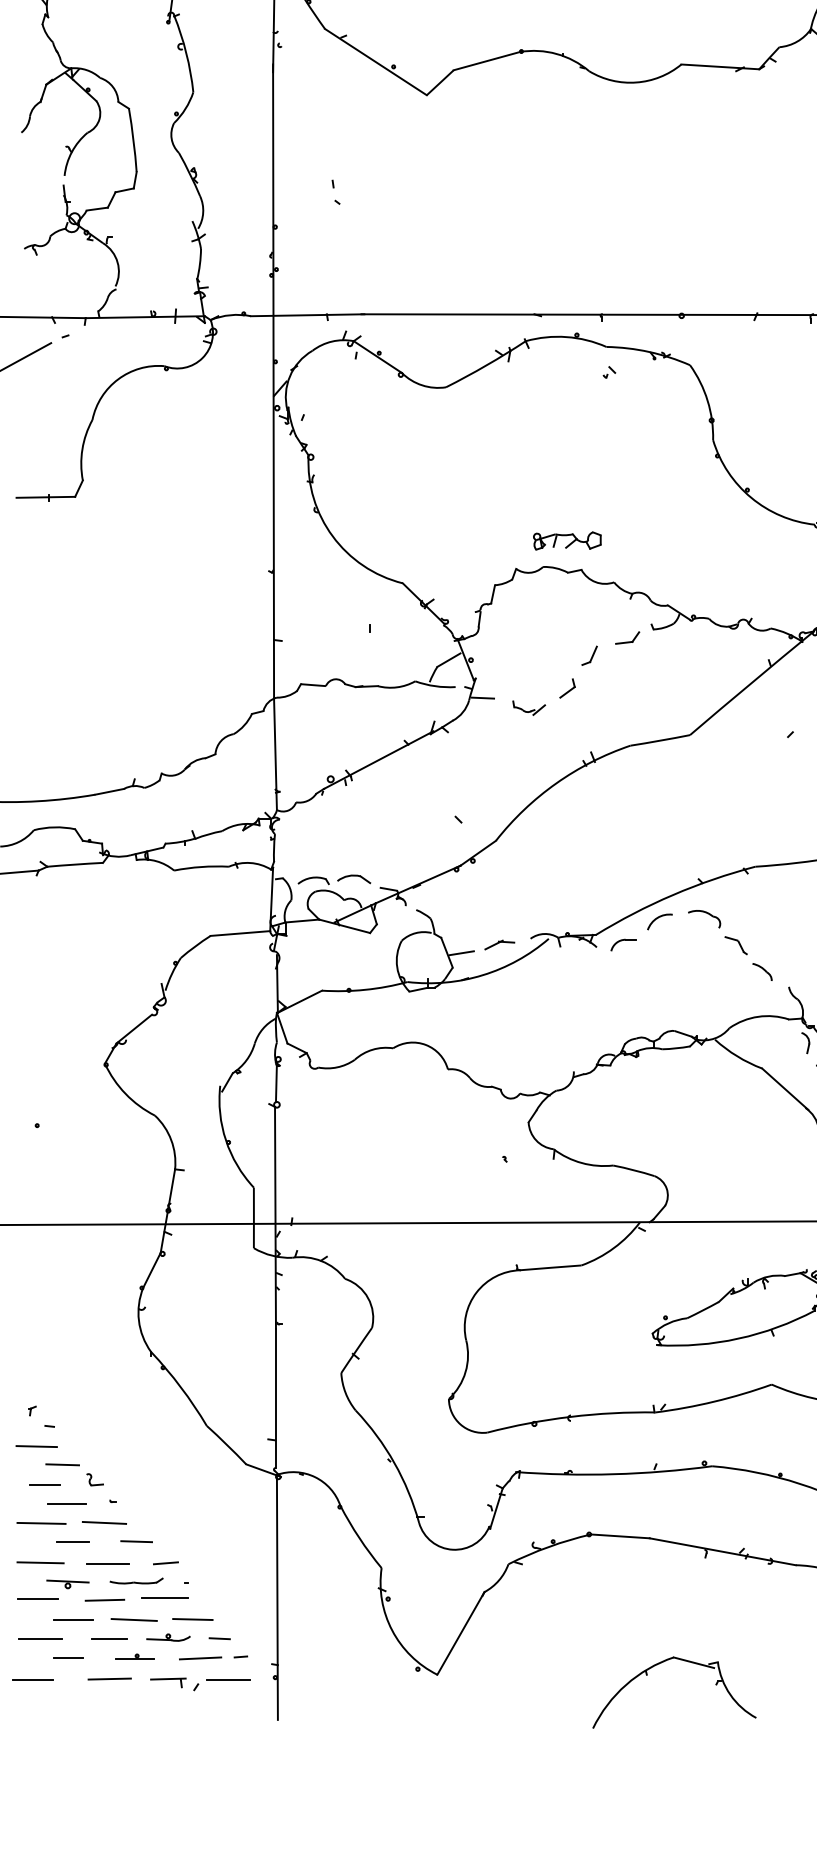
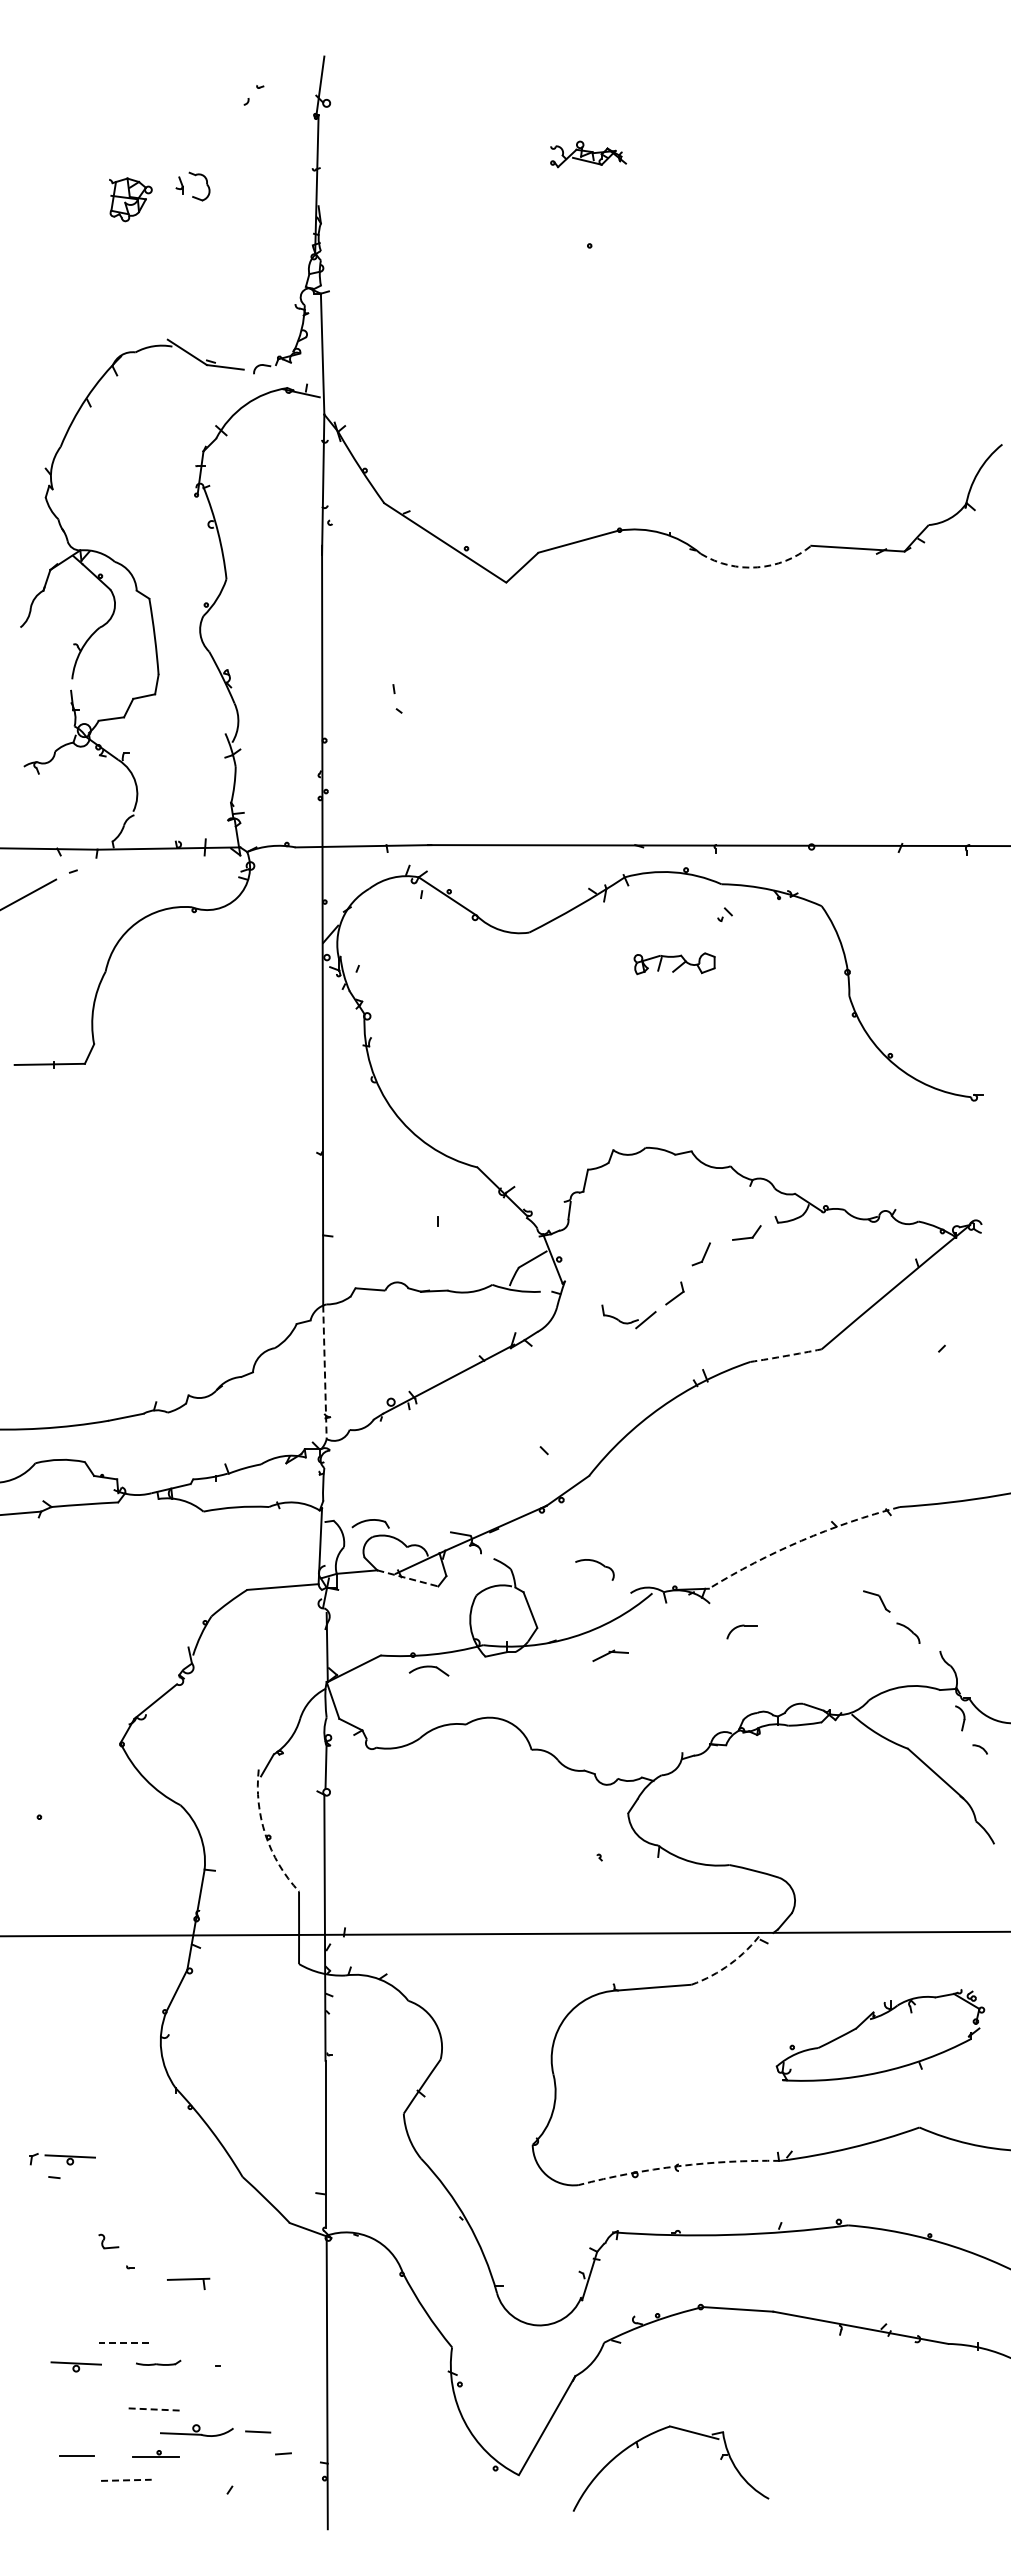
arc: (636, 82) -> (757, 567), solid -> dashed
part: (567, 540) -> (674, 963), moved
line: (482, 697) -> (573, 1304), removed
part: (528, 708) -> (628, 1317), size x1.4
arc: (660, 740) -> (786, 1355), solid -> dashed
line: (275, 754) -> (324, 1372), solid -> dashed
part: (353, 878) -> (428, 1670), moved
arc: (673, 894) -> (801, 1540), solid -> dashed
part: (704, 913) -> (595, 1562), moved
arc: (657, 918) -> (782, 1569), removed
line: (344, 926) -> (407, 1578), solid -> dashed
part: (499, 944) -> (610, 1655), moved
part: (623, 944) -> (741, 1631), moved
line: (461, 953) -> (547, 1610), removed
arc: (225, 1140) -> (265, 1834), solid -> dashed
arc: (613, 1247) -> (730, 1963), solid -> dashed
part: (62, 1411) -> (69, 2159), added
arc: (570, 1417) -> (678, 2166), solid -> dashed
line: (36, 1446) -> (38, 2201), removed
line: (62, 1464) -> (69, 2223), removed
line: (44, 1484) -> (48, 2247), removed
line: (67, 1503) -> (75, 2269), removed
line: (41, 1523) -> (44, 2293), removed
line: (104, 1523) -> (119, 2293), removed
line: (136, 1541) -> (158, 2315), removed
line: (73, 1542) -> (82, 2316), removed
line: (40, 1562) -> (43, 2340), removed
line: (165, 1563) -> (193, 2341), removed
line: (107, 1564) -> (123, 2342), solid -> dashed
part: (136, 1580) -> (158, 2362), size x0.7
line: (164, 1598) -> (192, 2383), removed
line: (38, 1599) -> (40, 2384), removed
line: (104, 1599) -> (120, 2385), removed
line: (73, 1619) -> (82, 2409), removed
line: (134, 1619) -> (156, 2409), solid -> dashed
line: (192, 1619) -> (225, 2408), removed
part: (168, 1637) -> (196, 2430), size x1.4
line: (40, 1639) -> (43, 2432), removed
line: (109, 1639) -> (126, 2432), removed
line: (200, 1658) -> (234, 2455), removed
part: (661, 1663) -> (655, 2433), moved
line: (33, 1679) -> (34, 2480), removed
line: (109, 1679) -> (126, 2480), solid -> dashed
line: (228, 1679) -> (268, 2480), removed
part: (168, 1682) -> (188, 2283), moved

